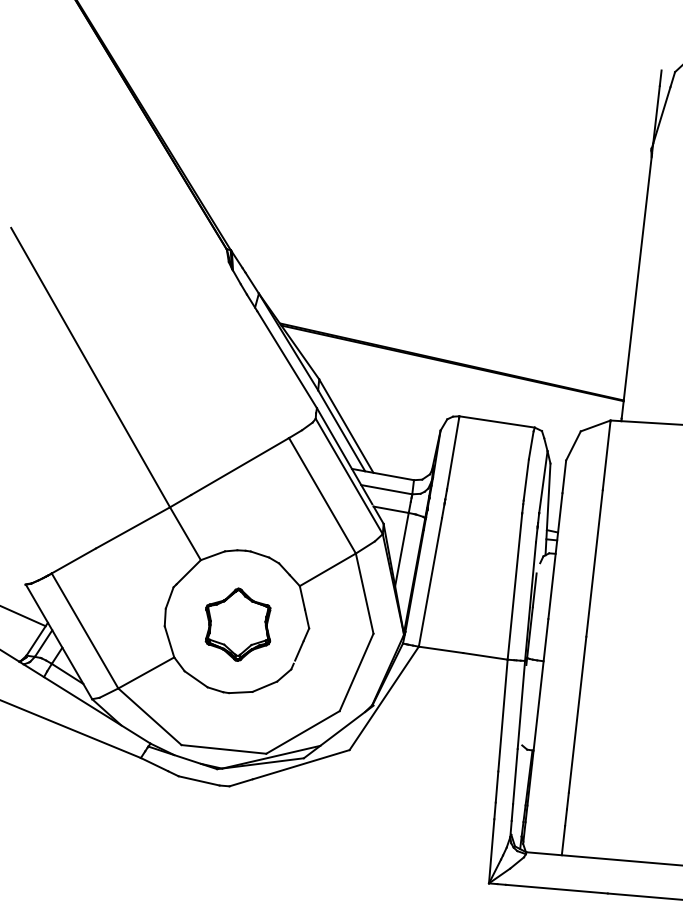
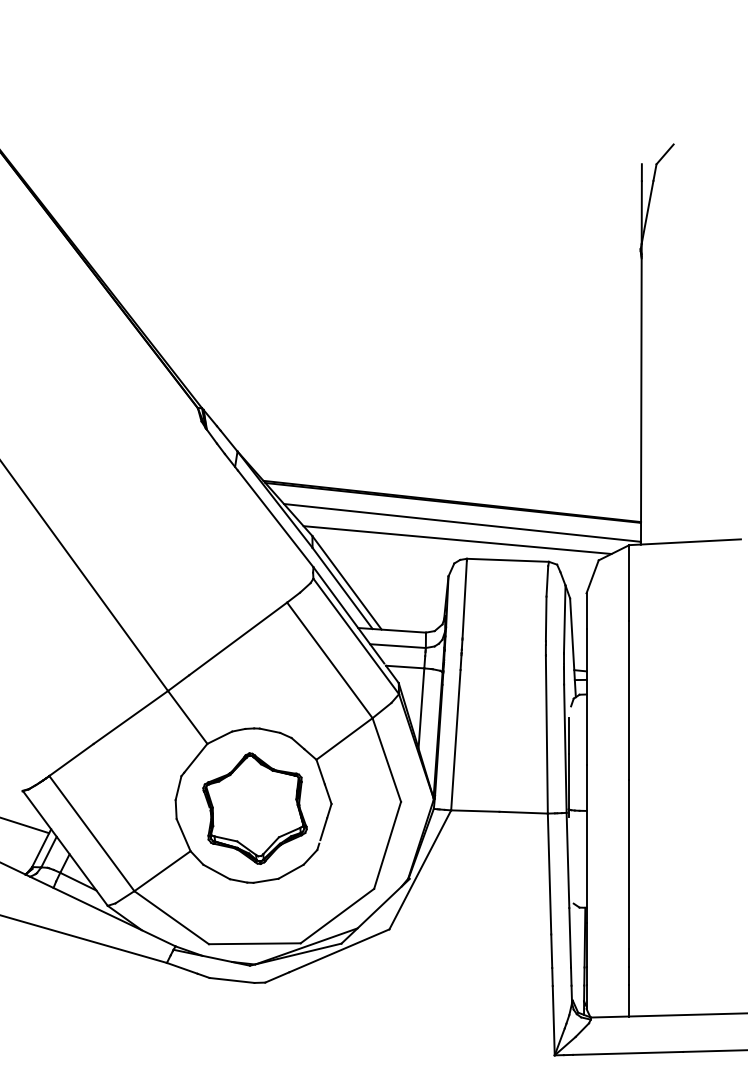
line: (459, 382) -> (462, 522), added
line: (452, 398) -> (457, 540), added
part: (237, 624) -> (254, 808), size x1.43

